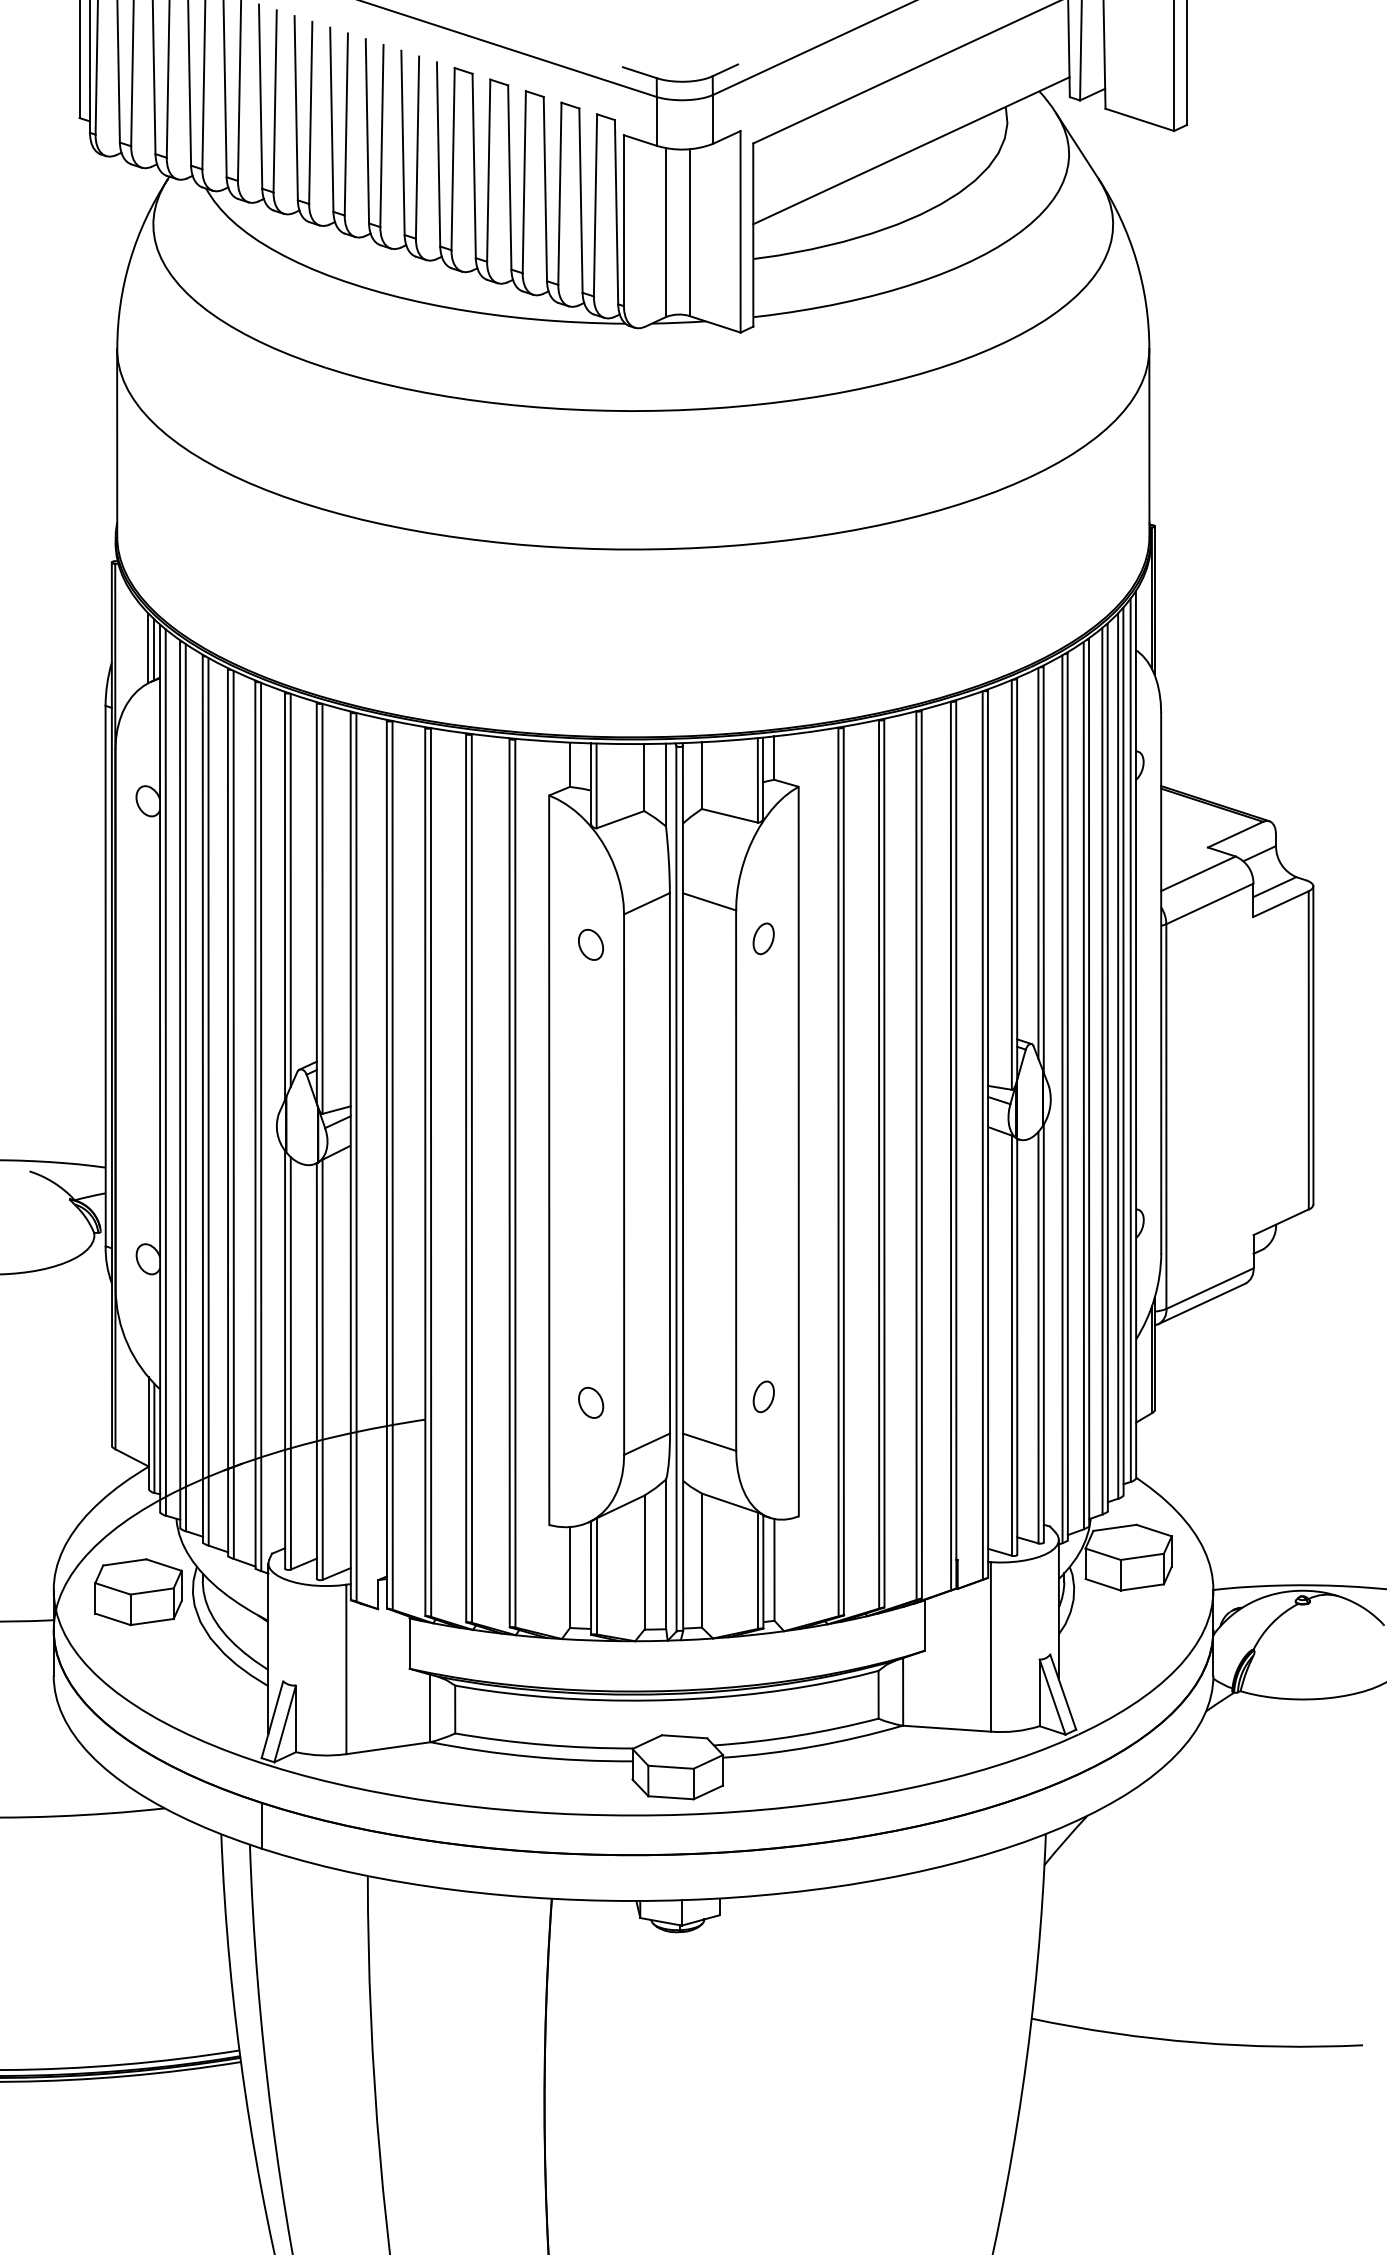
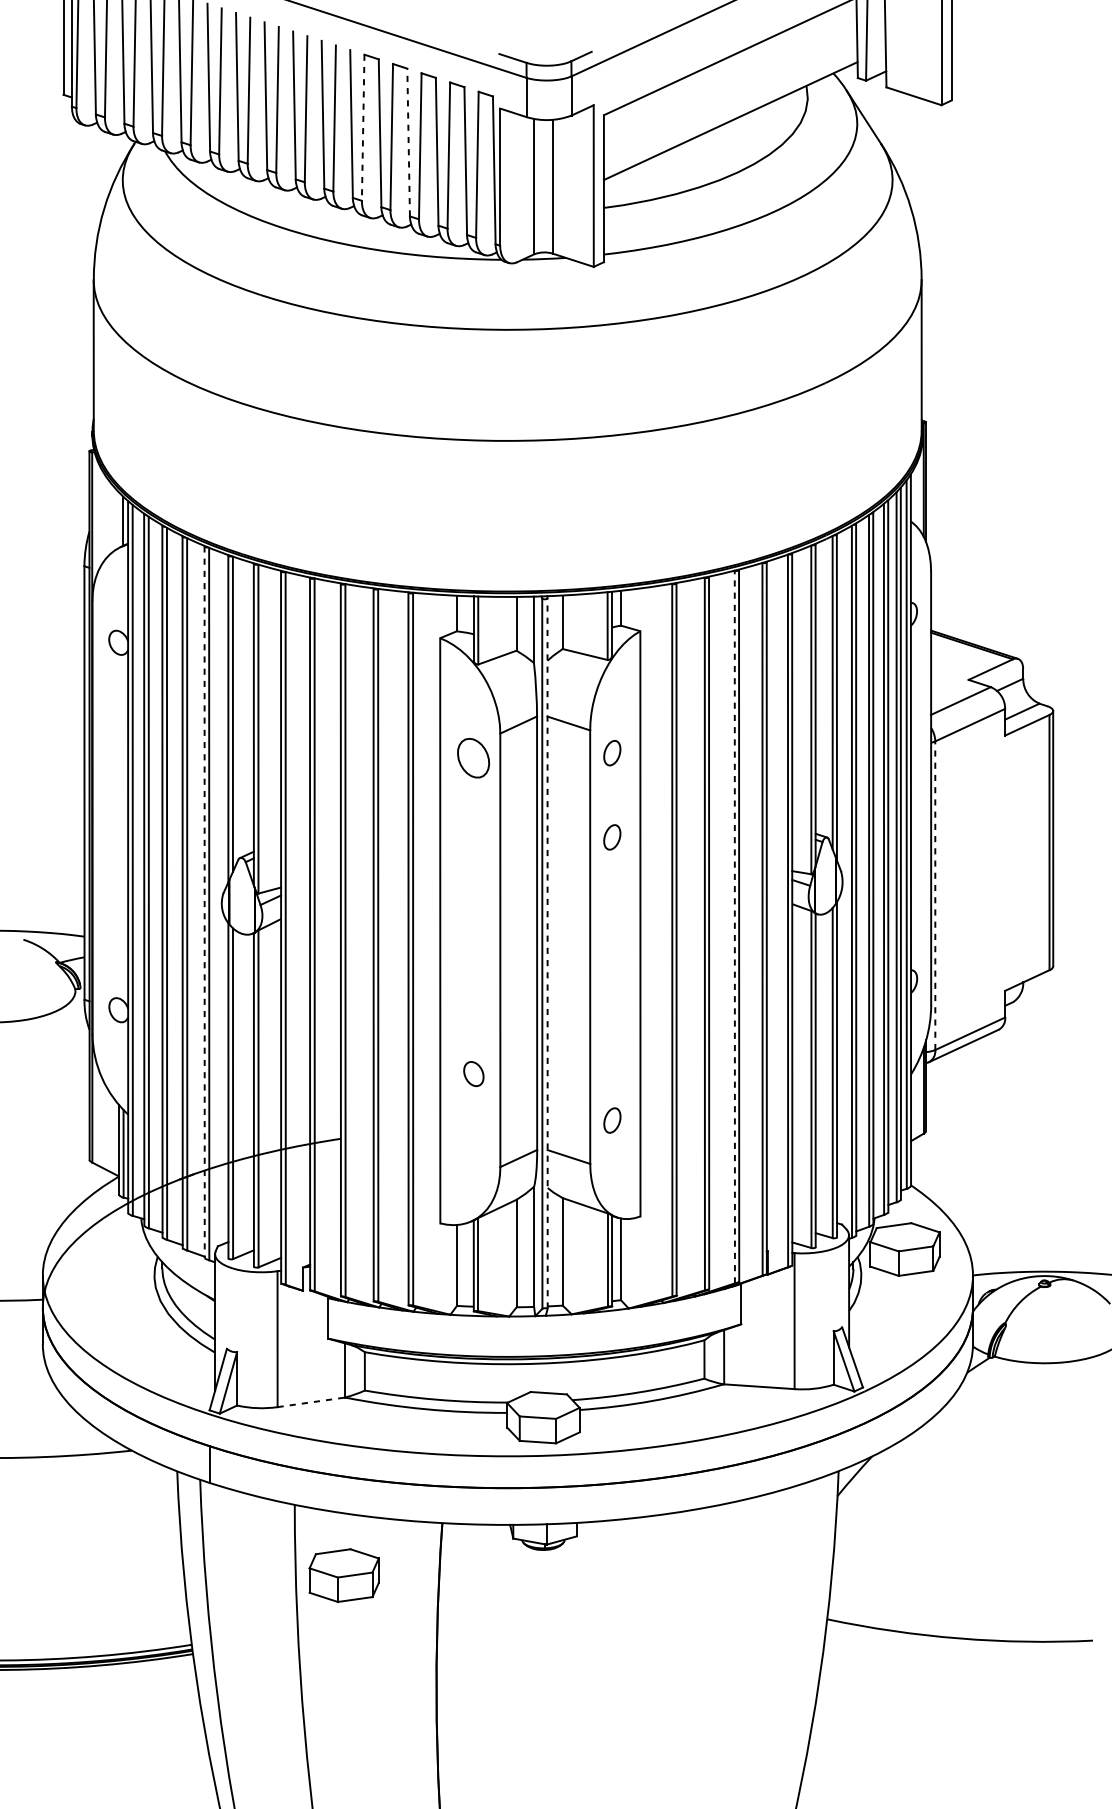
line: (453, 159) -> (363, 128), solid -> dashed
line: (509, 177) -> (408, 142), solid -> dashed
line: (148, 648) -> (118, 520), removed
part: (591, 944) -> (474, 757), size x1.6
part: (763, 1043) -> (612, 837), added
line: (1166, 1116) -> (935, 895), solid -> dashed
line: (255, 1124) -> (204, 902), solid -> dashed
line: (916, 1155) -> (734, 926), solid -> dashed
line: (683, 1188) -> (547, 953), solid -> dashed
part: (591, 1402) -> (474, 1073), moved
part: (138, 1591) -> (344, 1575), moved
line: (388, 1748) -> (311, 1402), solid -> dashed

